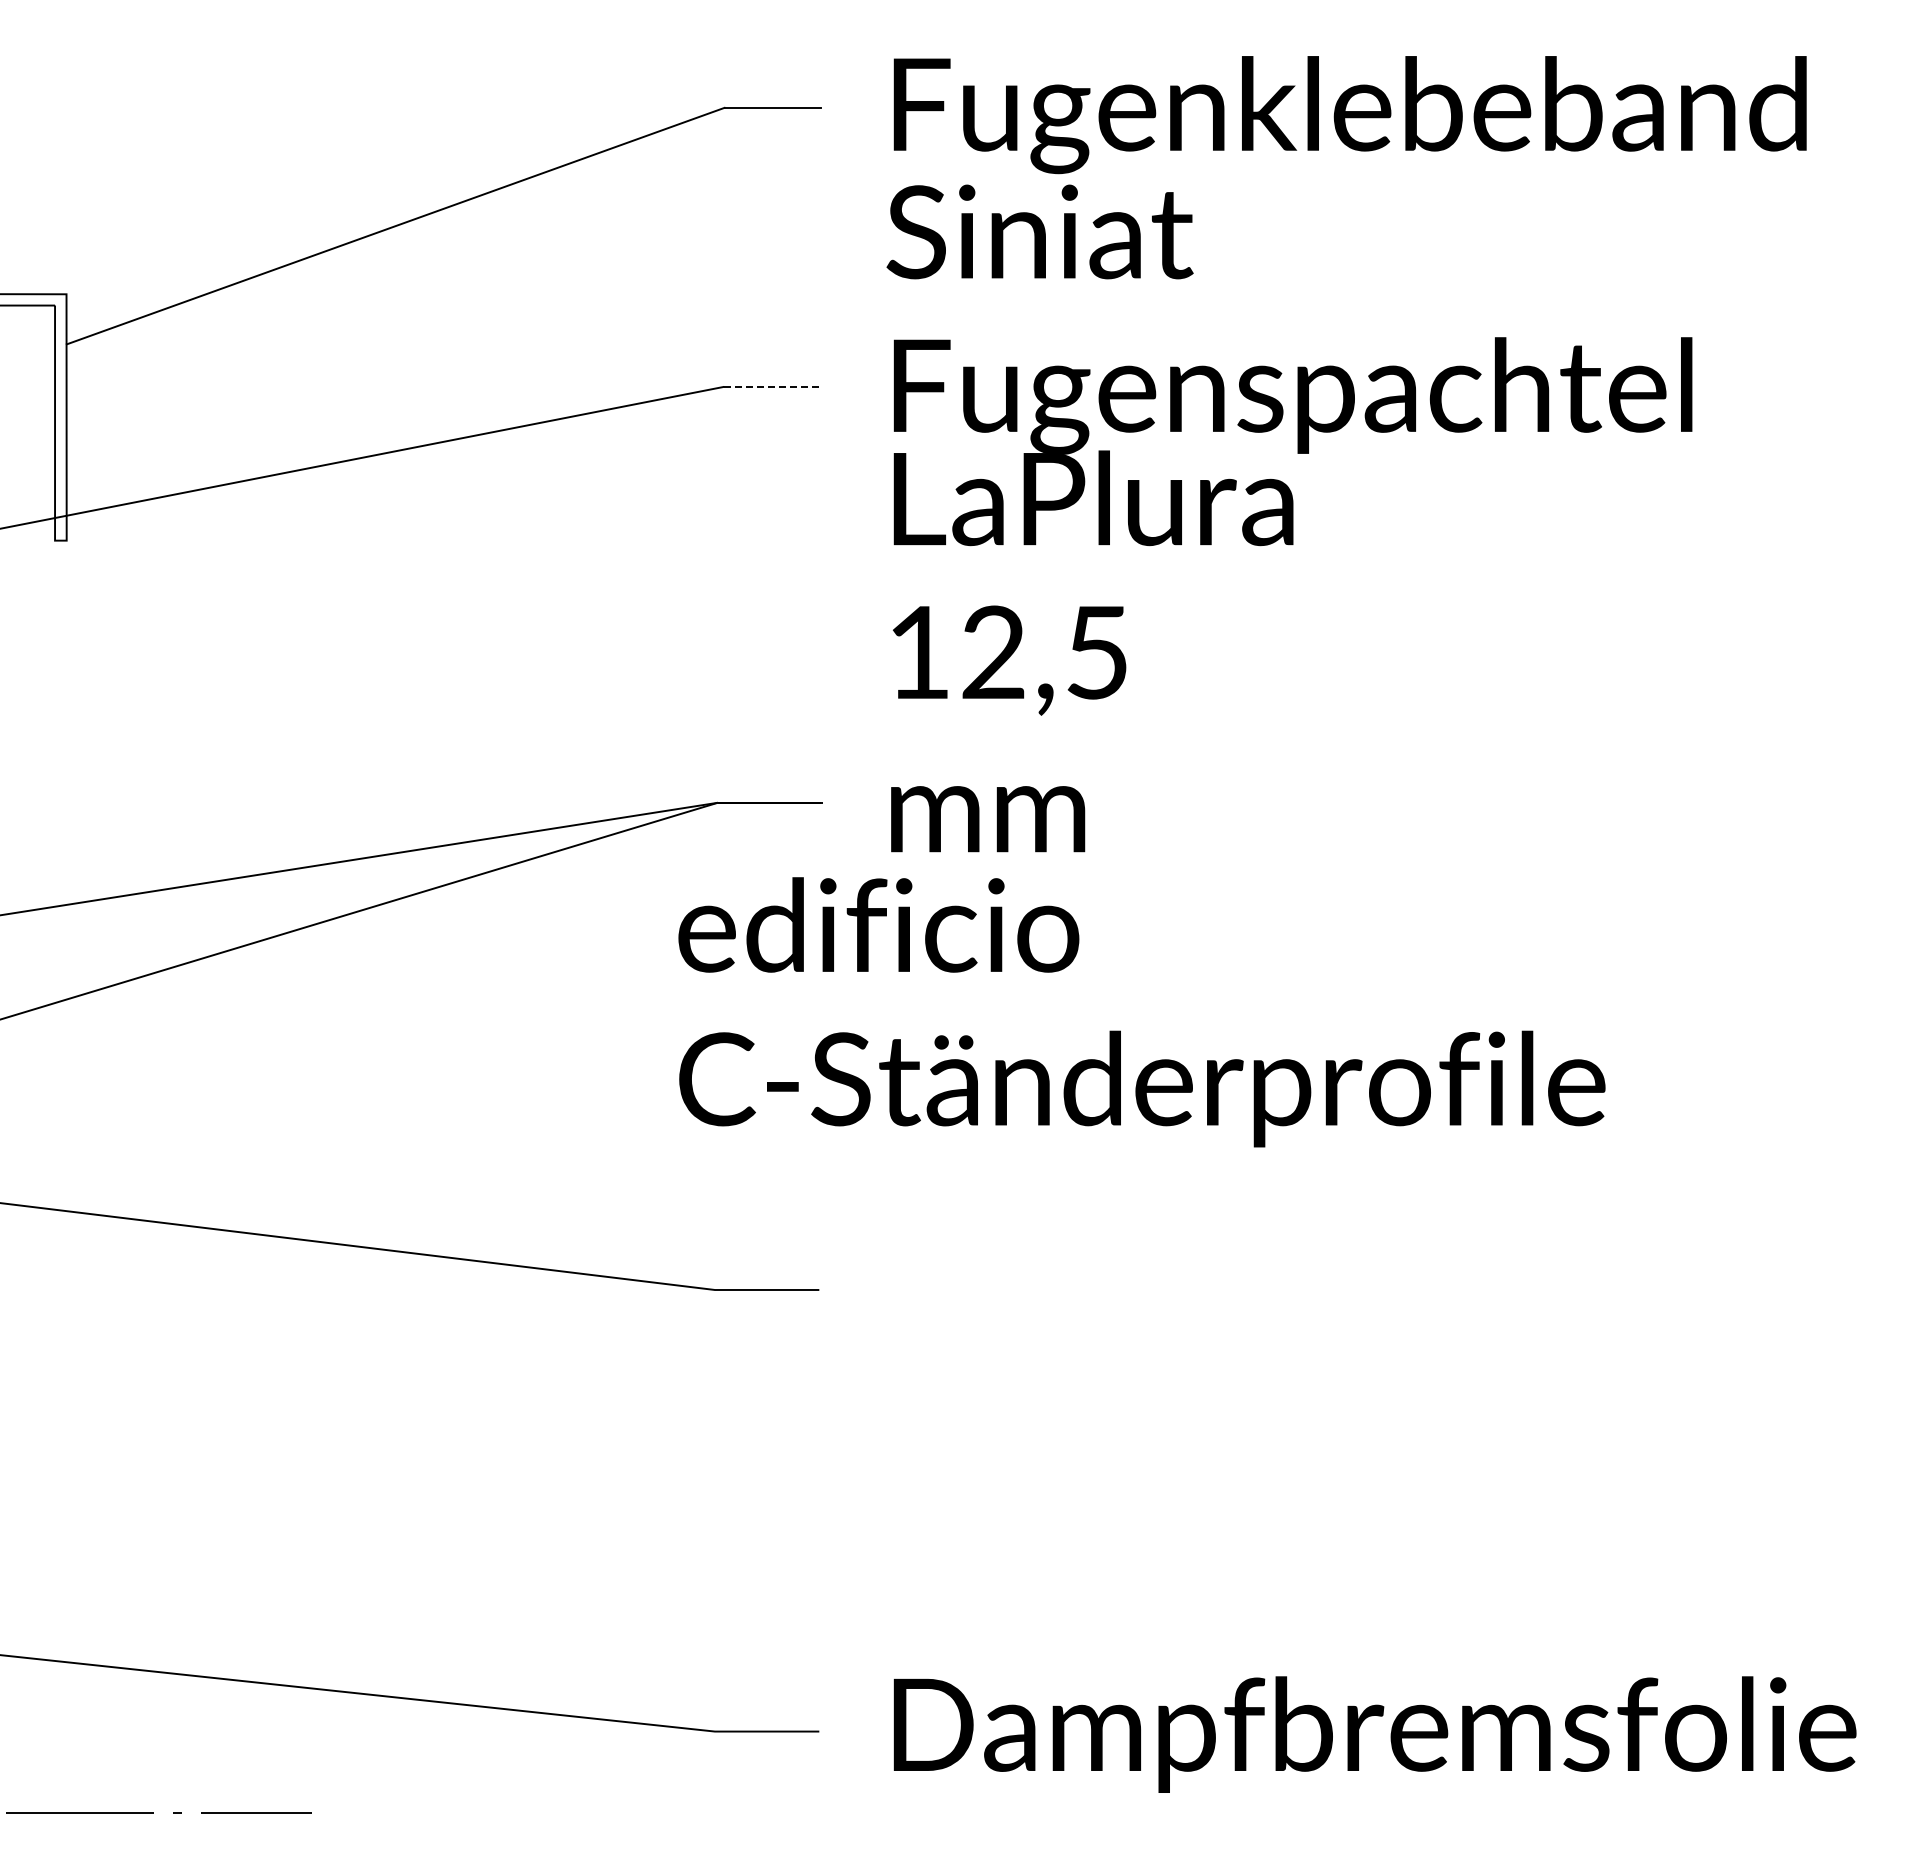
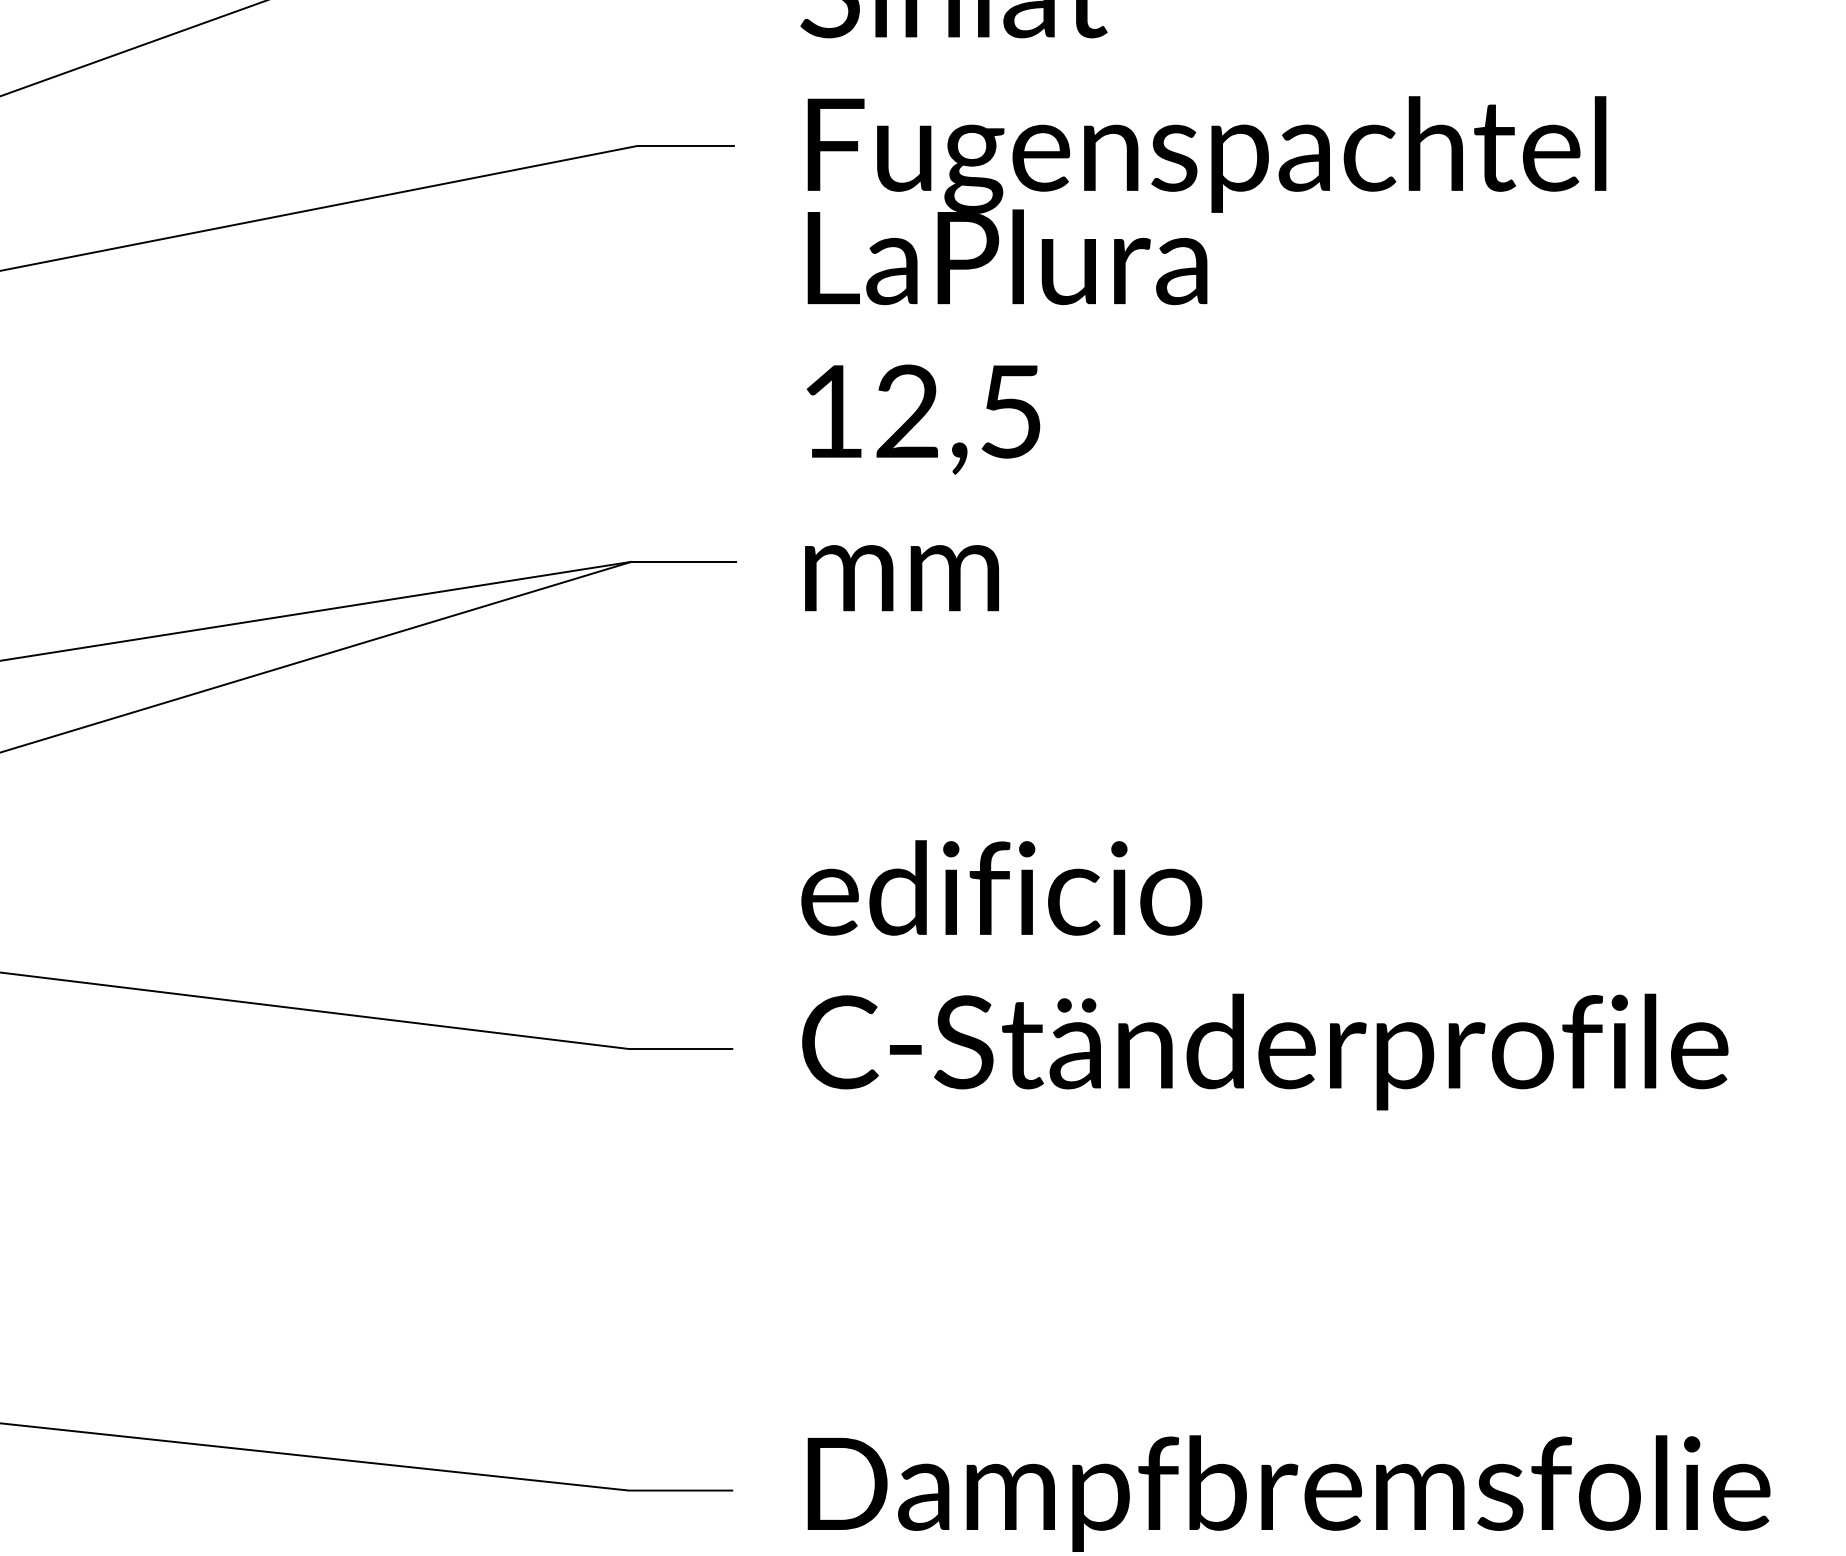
line: (771, 386) -> (685, 145), dashed -> solid
text: (1141, 1012) -> (1264, 975), moved

